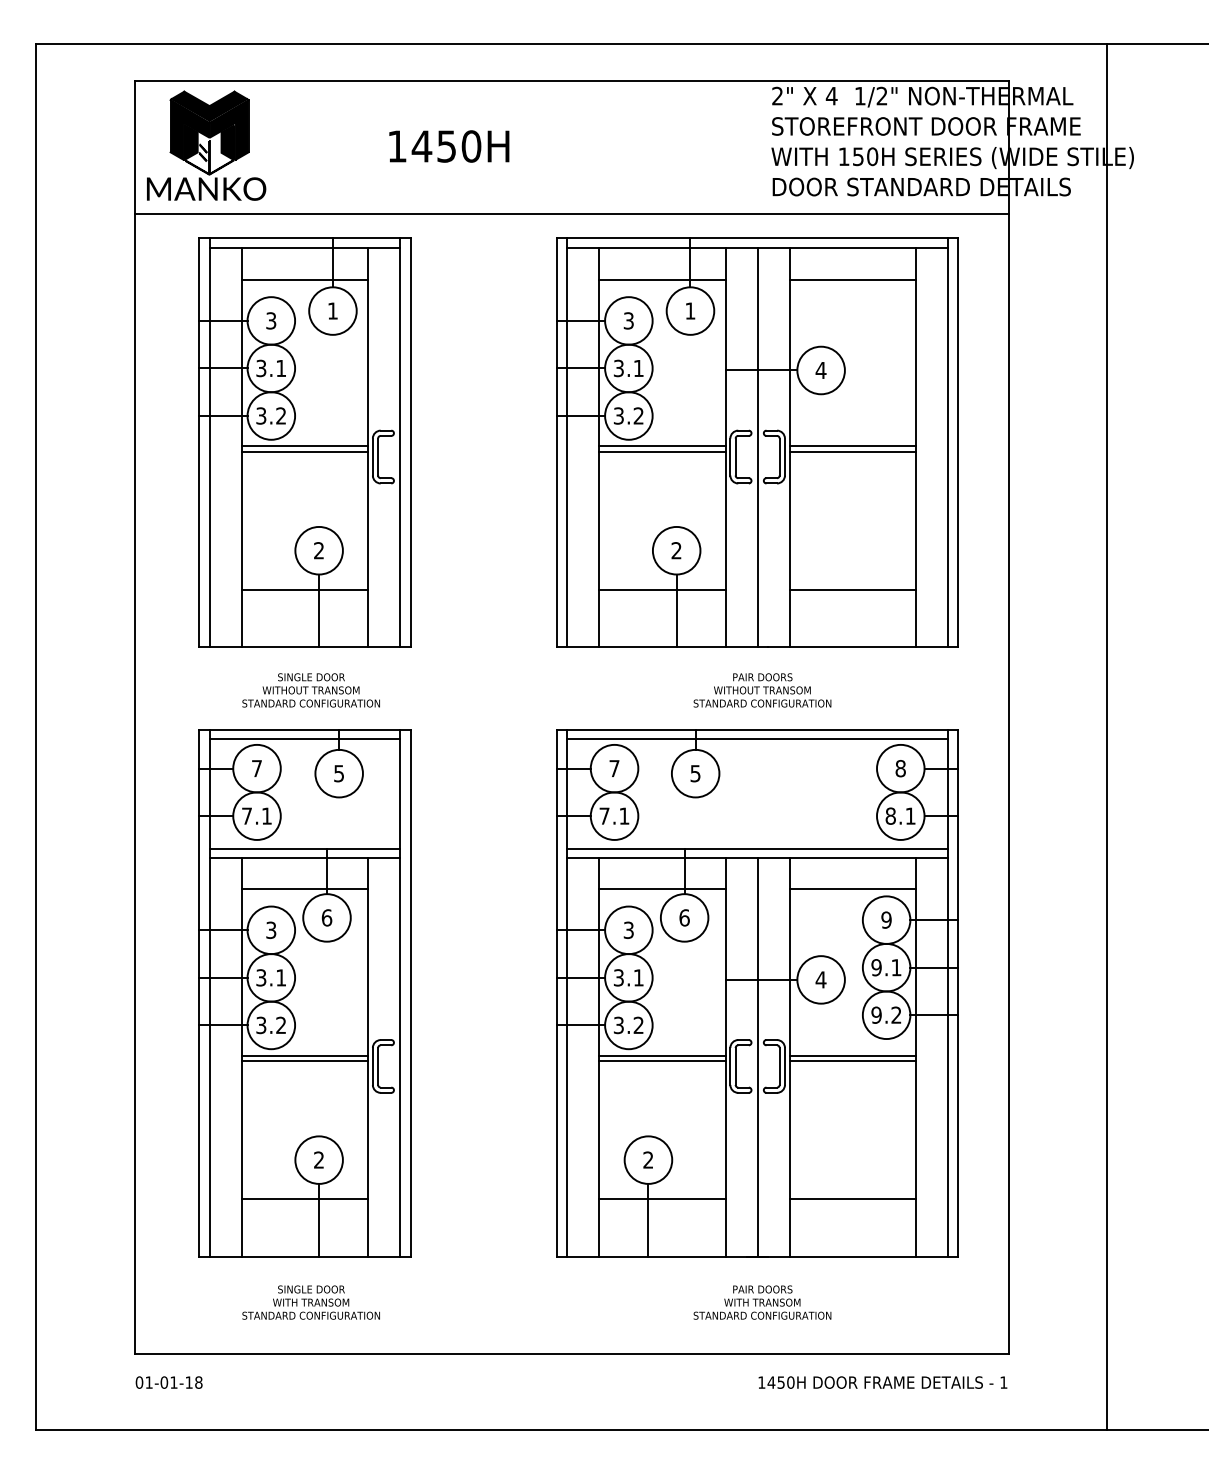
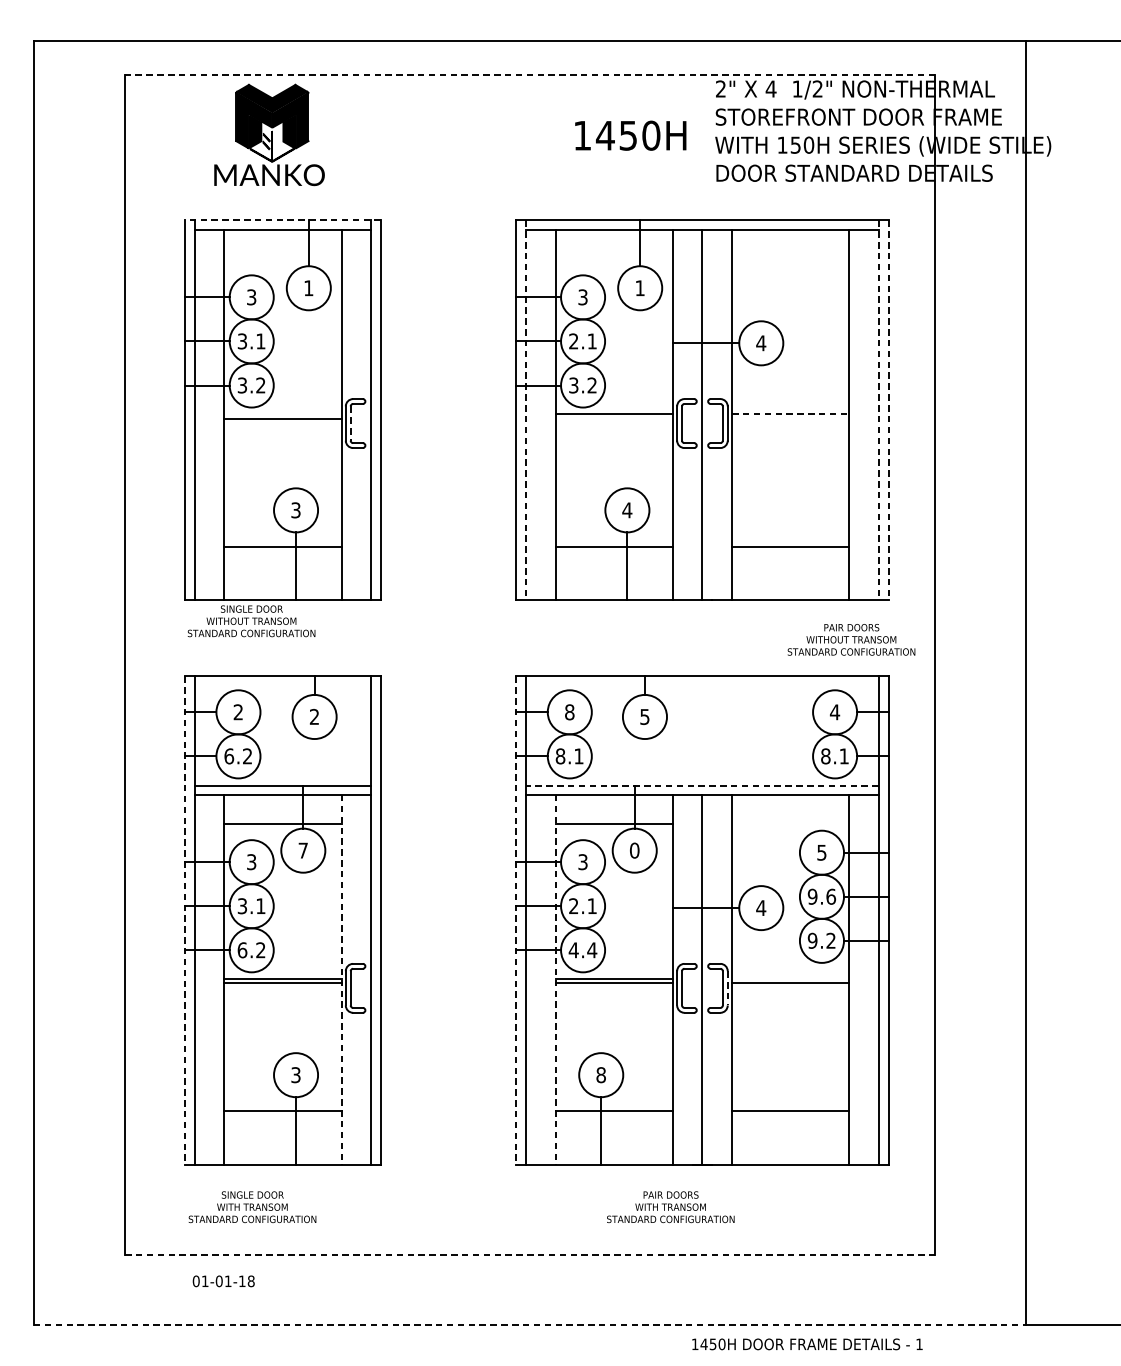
line: (571, 81) -> (529, 75), solid -> dashed
part: (206, 145) -> (269, 134), moved
text: (449, 146) -> (630, 135), moved
line: (571, 213) -> (529, 197), removed
line: (305, 237) -> (283, 220), solid -> dashed
line: (304, 280) -> (282, 259), removed
line: (662, 280) -> (614, 259), removed
line: (852, 280) -> (790, 259), removed
text: (618, 368) -> (573, 341), 3.1 -> 2.1
line: (567, 442) -> (526, 410), solid -> dashed
line: (947, 442) -> (878, 410), solid -> dashed
line: (958, 442) -> (888, 410), solid -> dashed
line: (304, 446) -> (282, 413), removed
line: (853, 446) -> (791, 413), solid -> dashed
line: (662, 451) -> (614, 418), removed
line: (852, 451) -> (790, 418), removed
line: (378, 457) -> (351, 423), solid -> dashed
text: (319, 550) -> (296, 510), 2 -> 3
text: (676, 550) -> (627, 510), 2 -> 4
text: (310, 690) -> (250, 621), moved
text: (762, 690) -> (851, 639), moved
line: (304, 739) -> (282, 685), removed
line: (757, 739) -> (702, 685), removed
text: (256, 768) -> (237, 712), 7 -> 2
text: (614, 768) -> (569, 712), 7 -> 8
text: (900, 768) -> (834, 712), 8 -> 4
text: (338, 773) -> (313, 716), 5 -> 2
text: (256, 815) -> (237, 755), 7.1 -> 6.2
text: (604, 815) -> (560, 755), 7.1 -> 8.1
line: (757, 848) -> (702, 786), solid -> dashed
line: (852, 889) -> (790, 824), removed
text: (326, 917) -> (302, 850), 6 -> 7
text: (684, 917) -> (634, 850), 6 -> 0
text: (886, 919) -> (821, 852), 9 -> 5
text: (896, 967) -> (831, 896), 9.1 -> 9.6
text: (618, 977) -> (573, 905), 3.1 -> 2.1
line: (199, 993) -> (185, 920), solid -> dashed
line: (556, 993) -> (516, 920), solid -> dashed
text: (261, 1025) -> (242, 950), 3.2 -> 6.2
text: (628, 1025) -> (582, 950), 3.2 -> 4.4
line: (852, 1055) -> (790, 978), removed
line: (368, 1057) -> (341, 980), solid -> dashed
line: (599, 1057) -> (555, 980), solid -> dashed
line: (784, 1066) -> (727, 988), solid -> dashed
text: (319, 1159) -> (296, 1074), 2 -> 3
text: (648, 1159) -> (601, 1074), 2 -> 8
text: (310, 1302) -> (251, 1207), moved
text: (762, 1302) -> (670, 1207), moved
line: (572, 1353) -> (530, 1254), solid -> dashed
text: (168, 1382) -> (223, 1281), moved
text: (882, 1382) -> (807, 1344), moved
line: (572, 1429) -> (530, 1324), solid -> dashed

